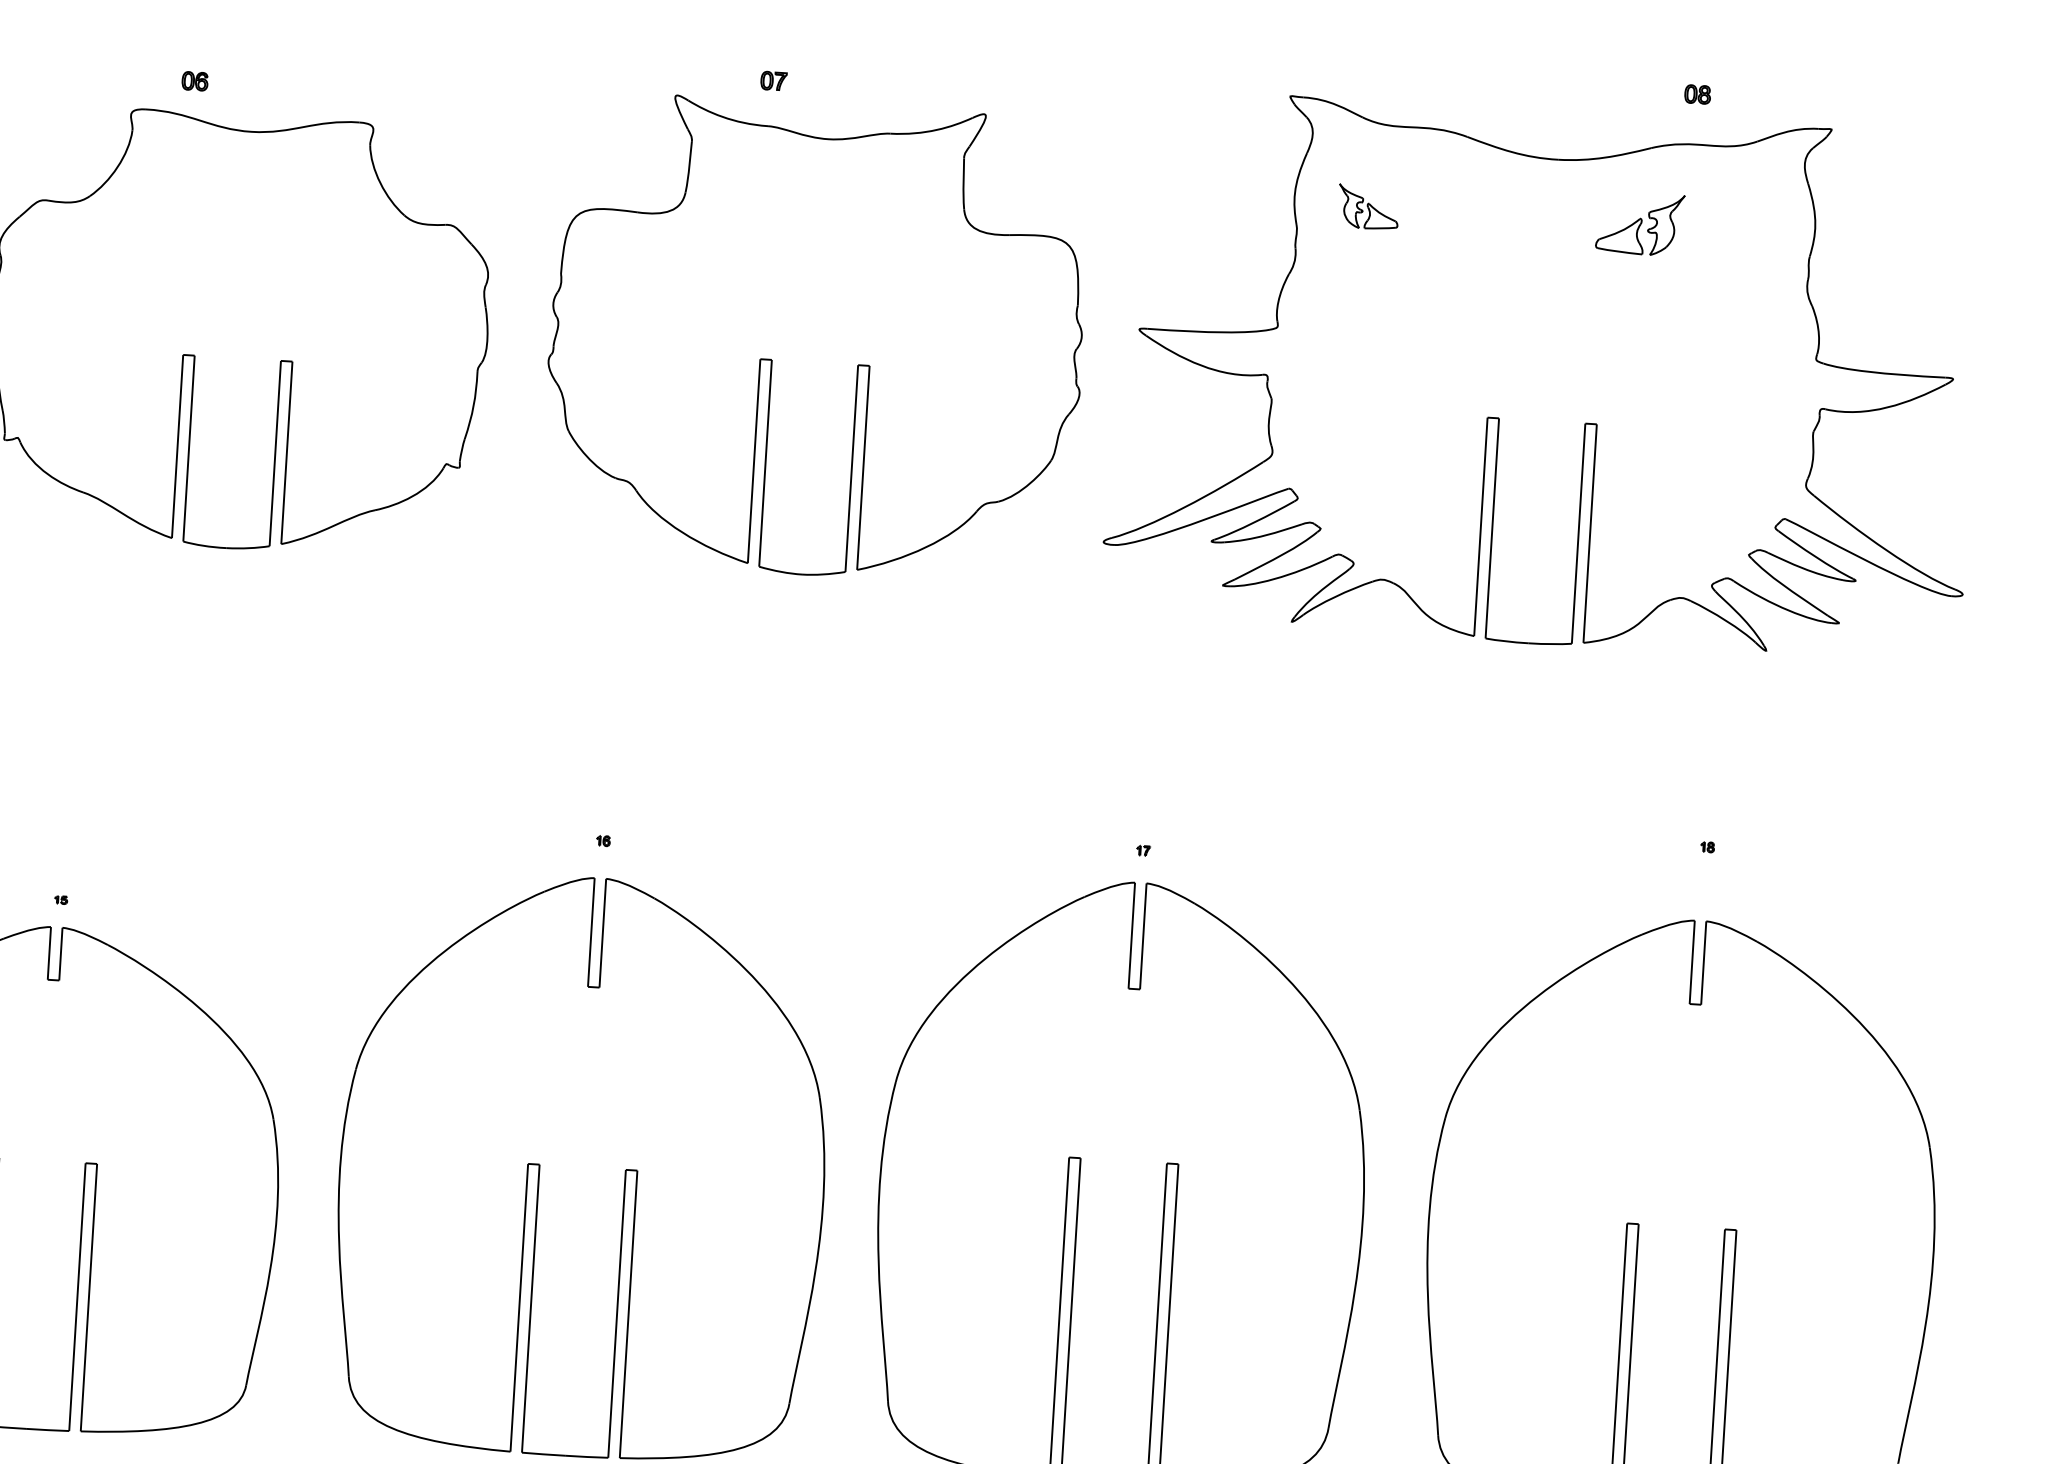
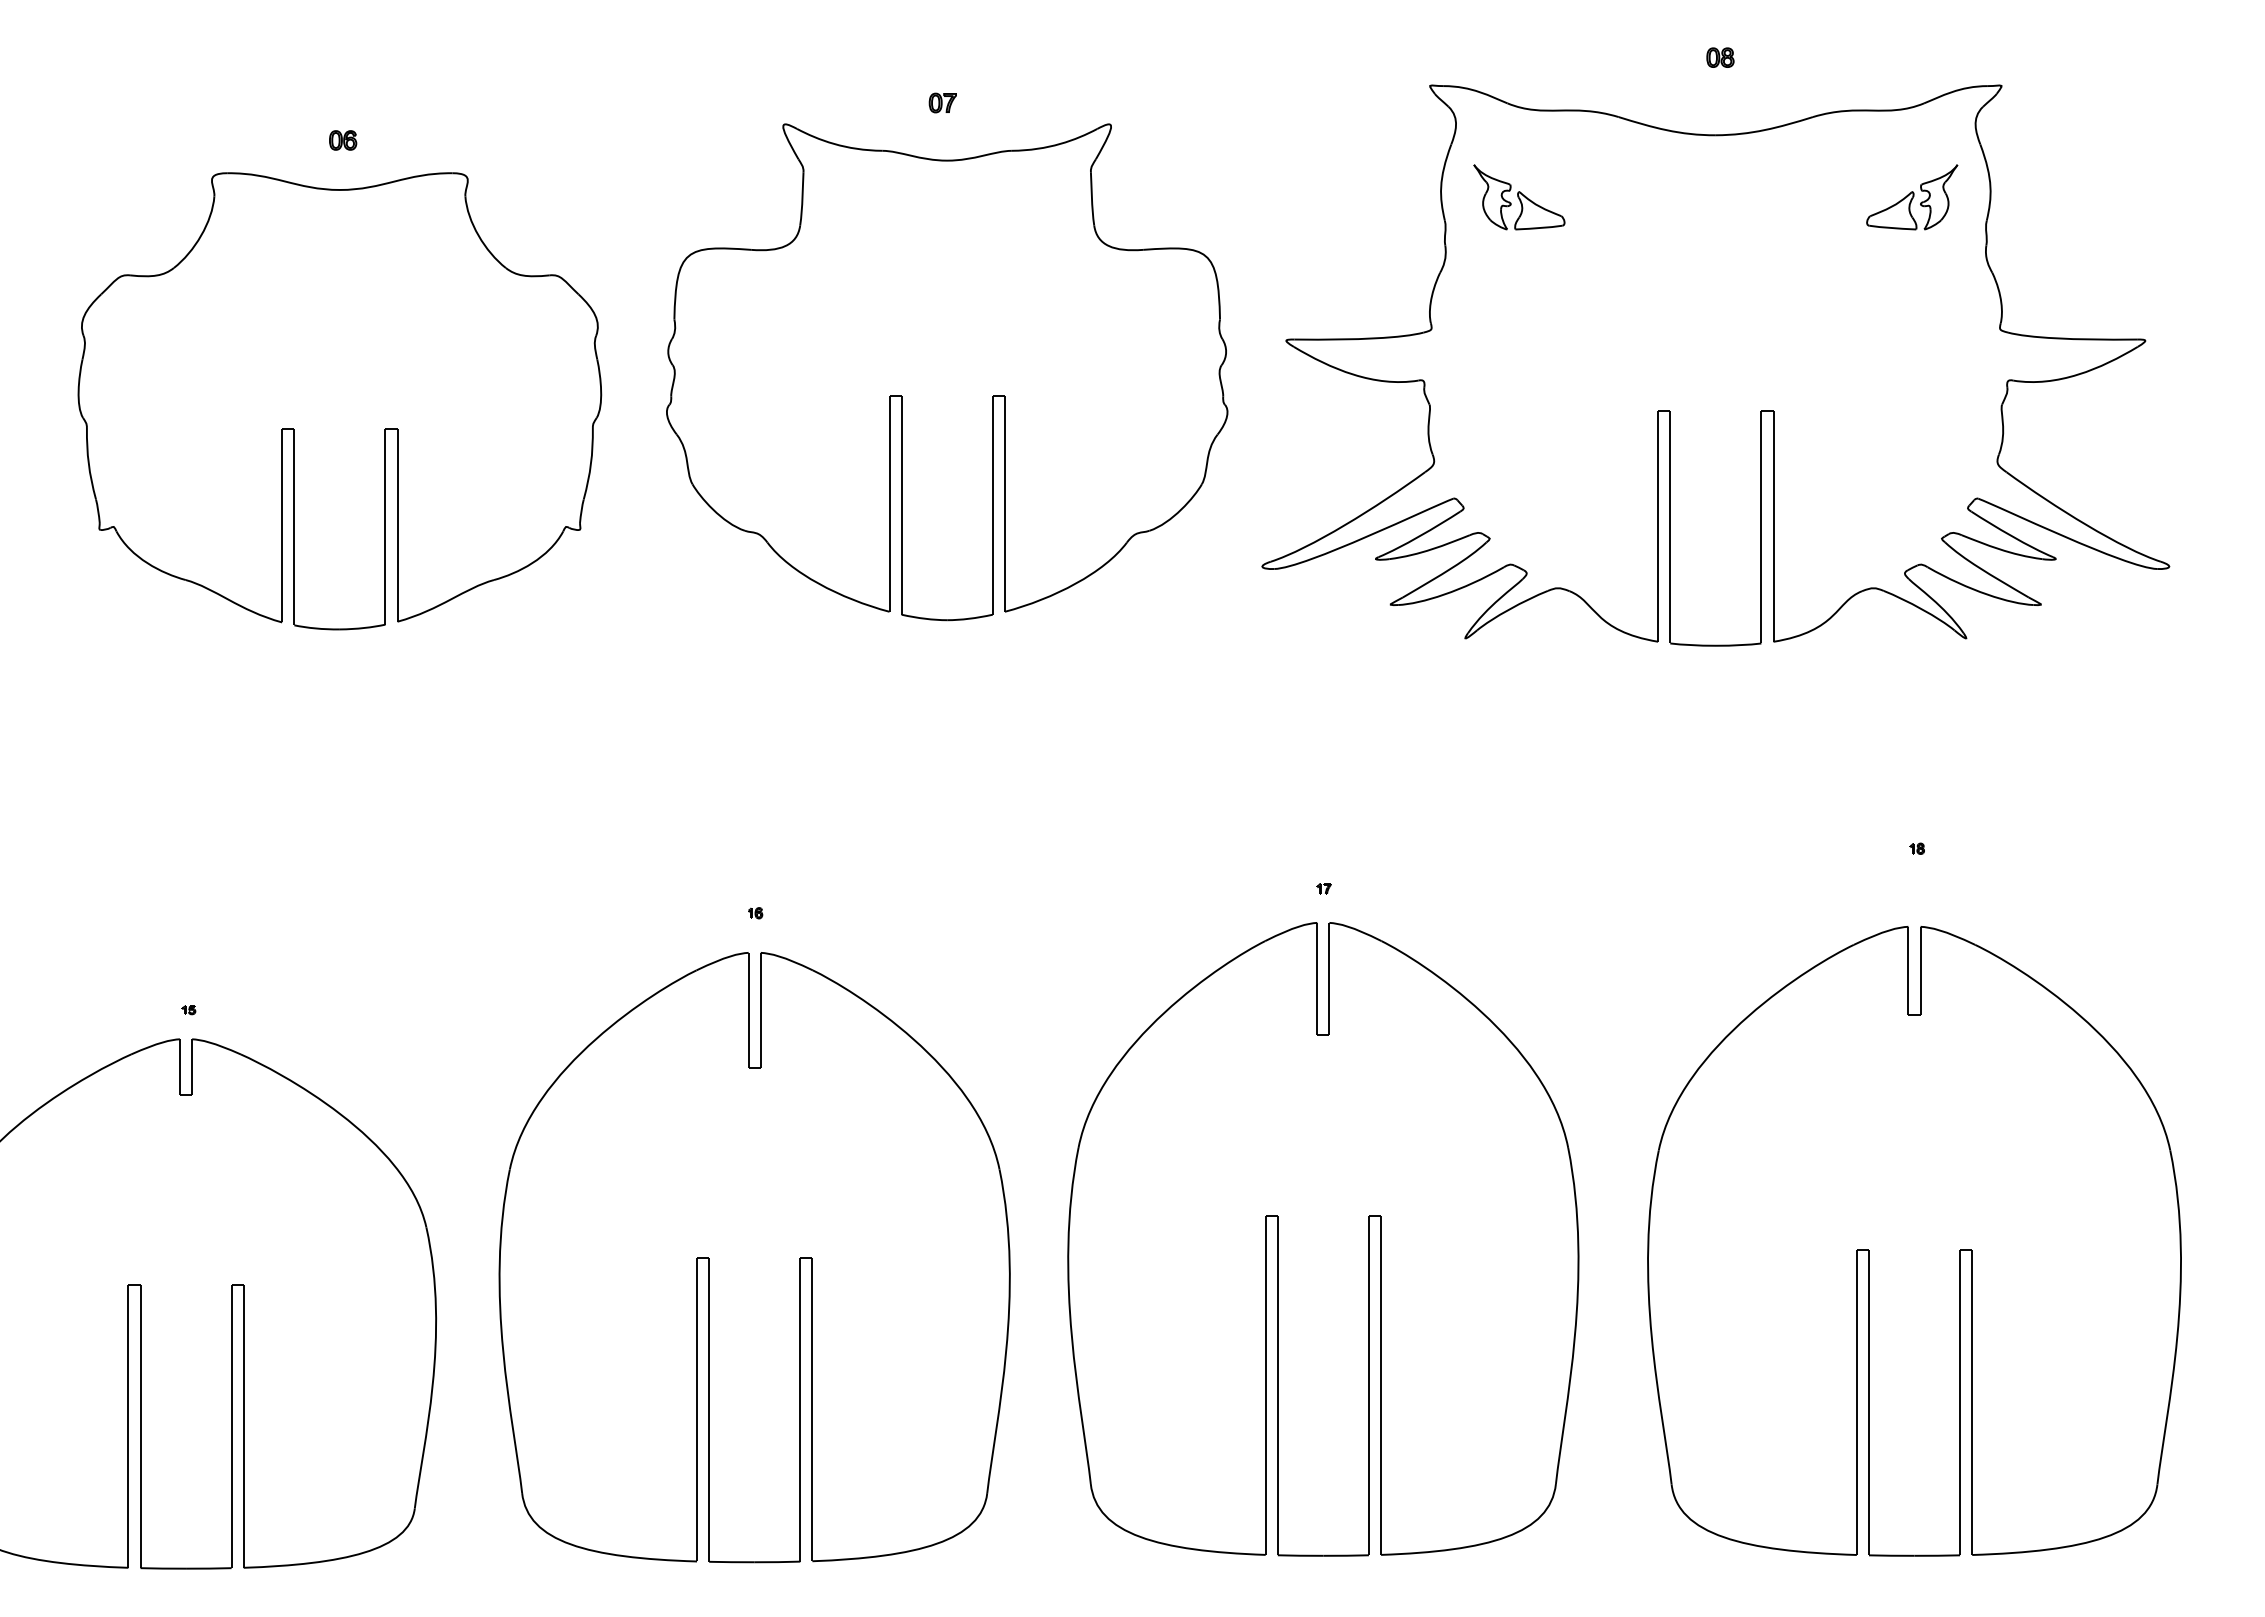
part: (773, 80) -> (942, 102), moved
part: (195, 81) -> (343, 140), moved
part: (1697, 94) -> (1720, 57), moved
part: (1368, 207) -> (1519, 197), size x1.43
part: (1640, 223) -> (1912, 197), moved

